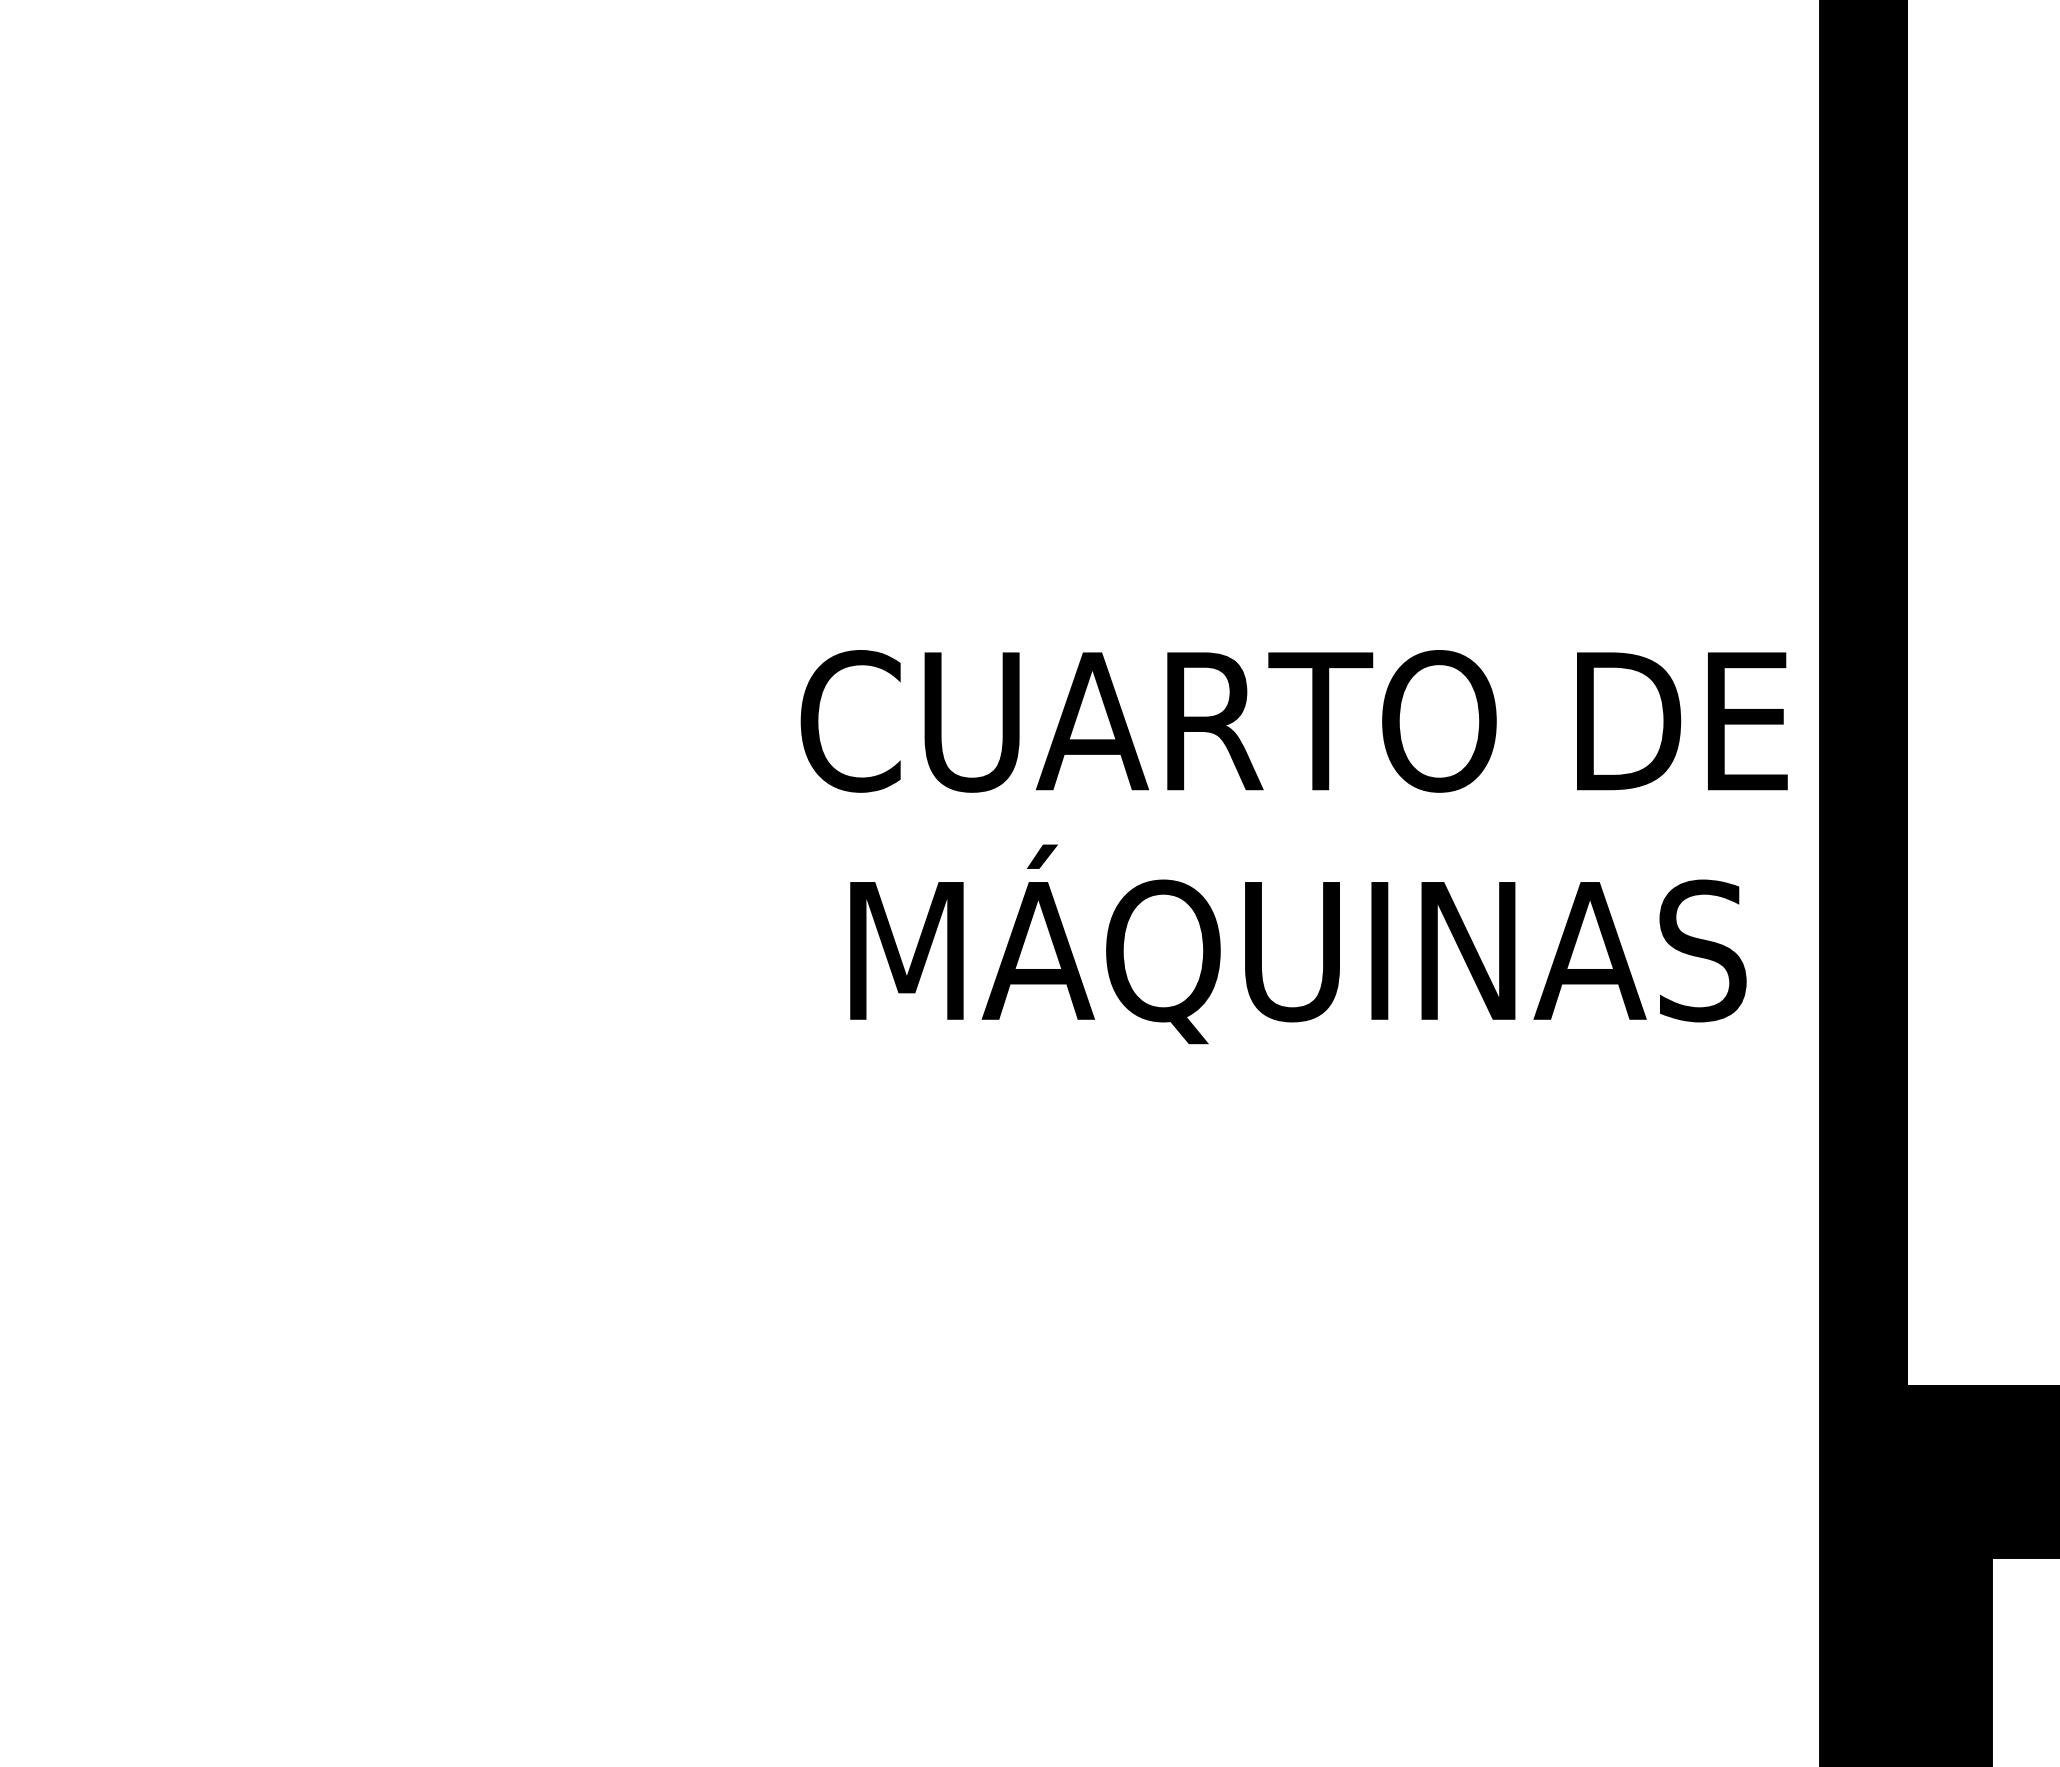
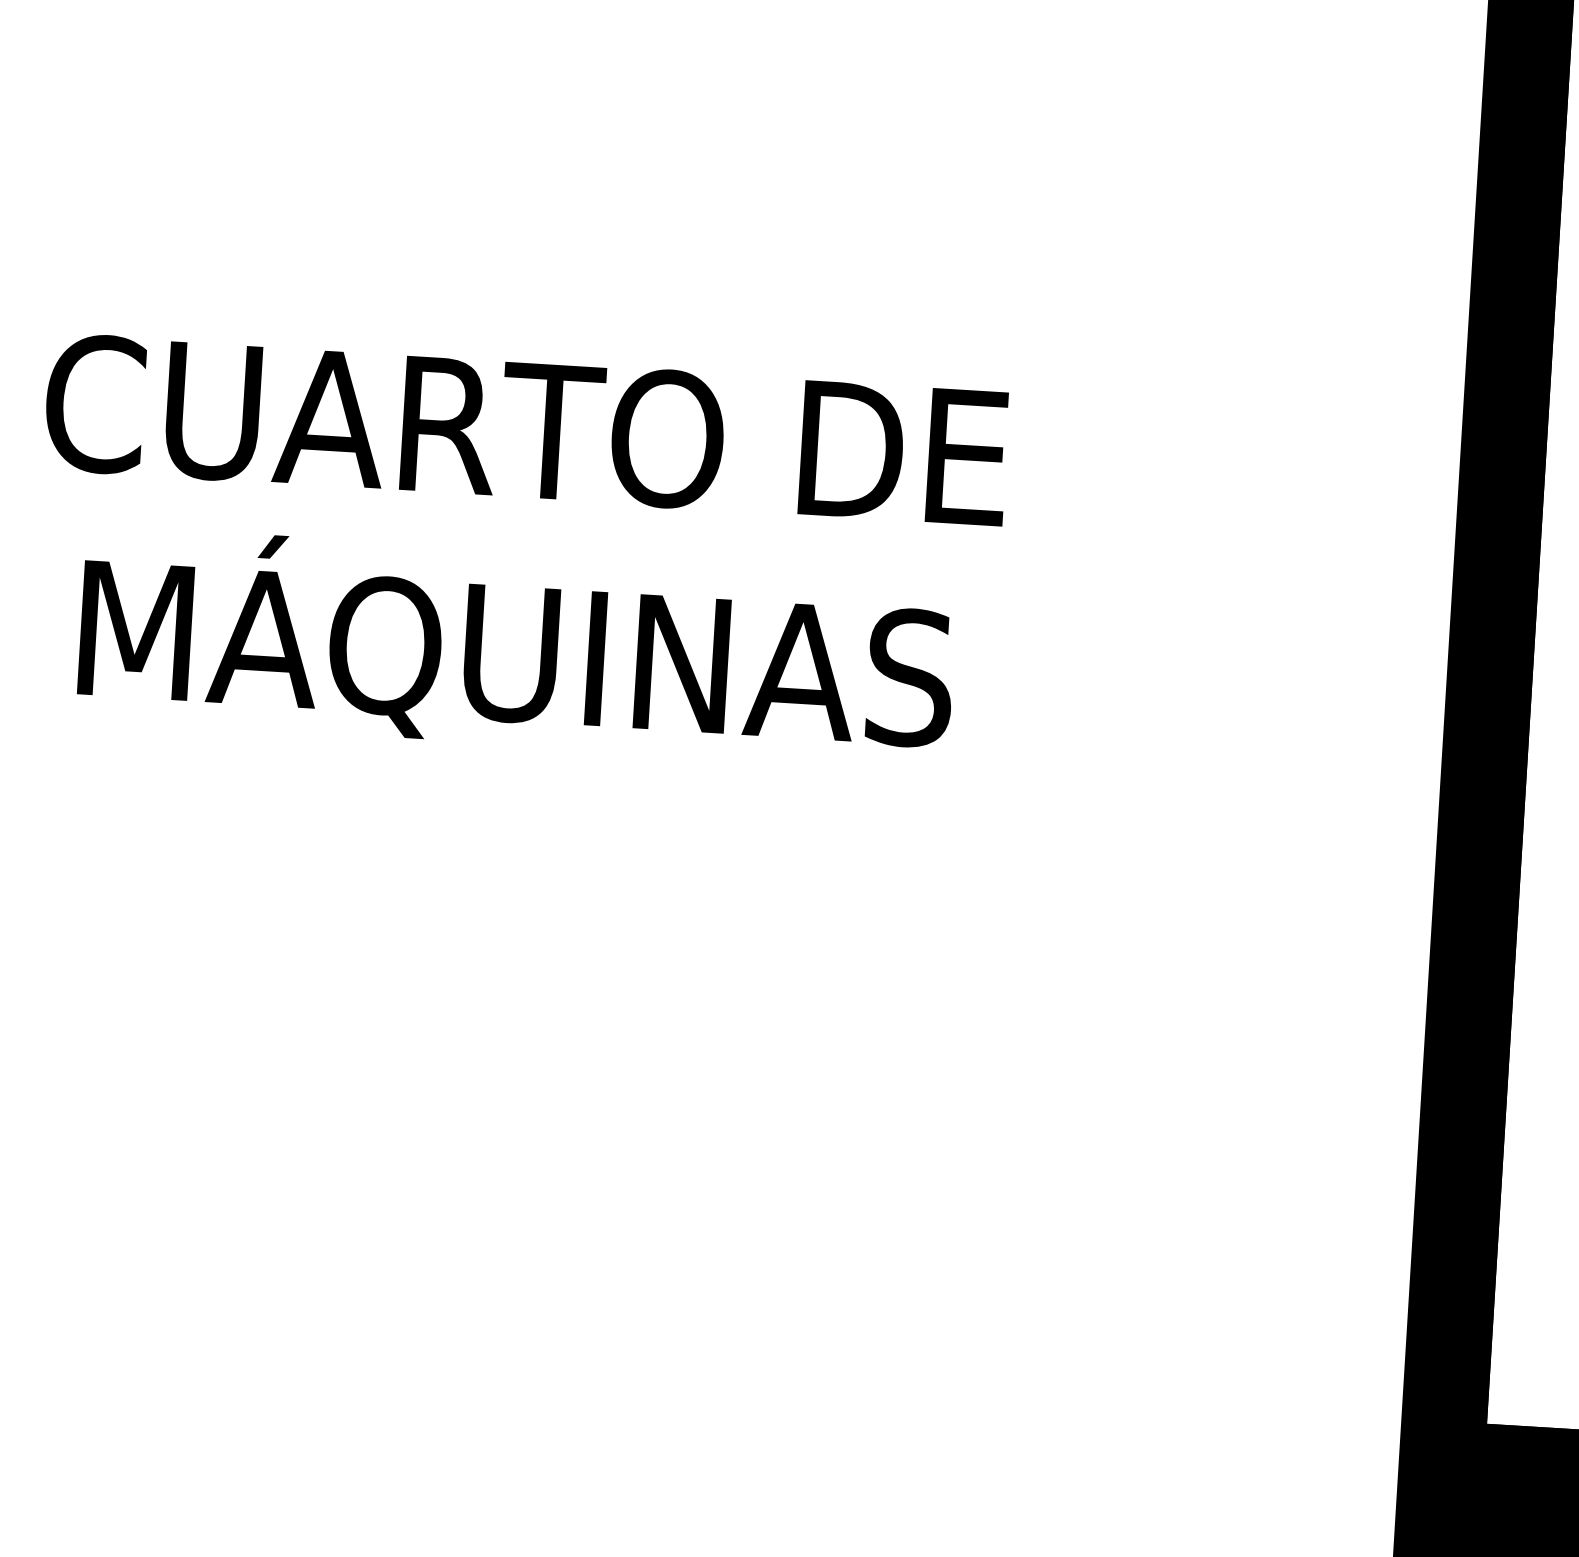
text: (1293, 847) -> (518, 552), moved

